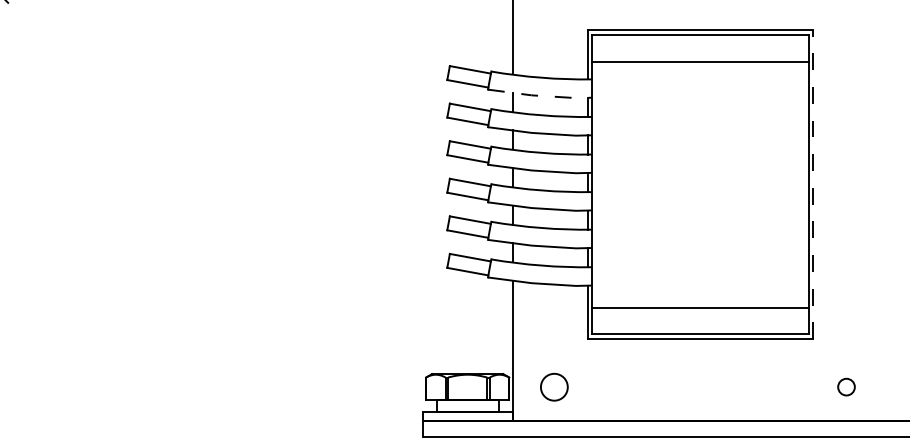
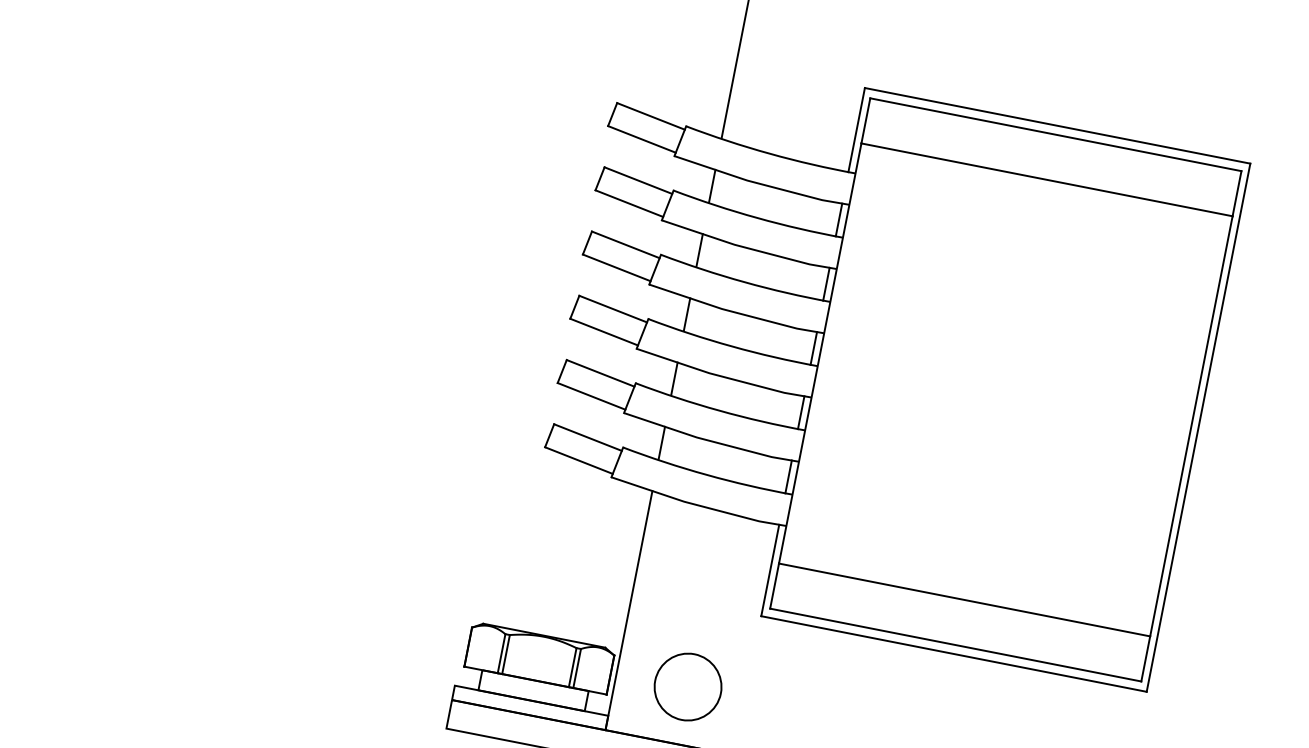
line: (539, 95) -> (760, 183), dashed -> solid
line: (813, 184) -> (1199, 427), dashed -> solid
circle: (554, 387) -> (688, 687), size x1.43

